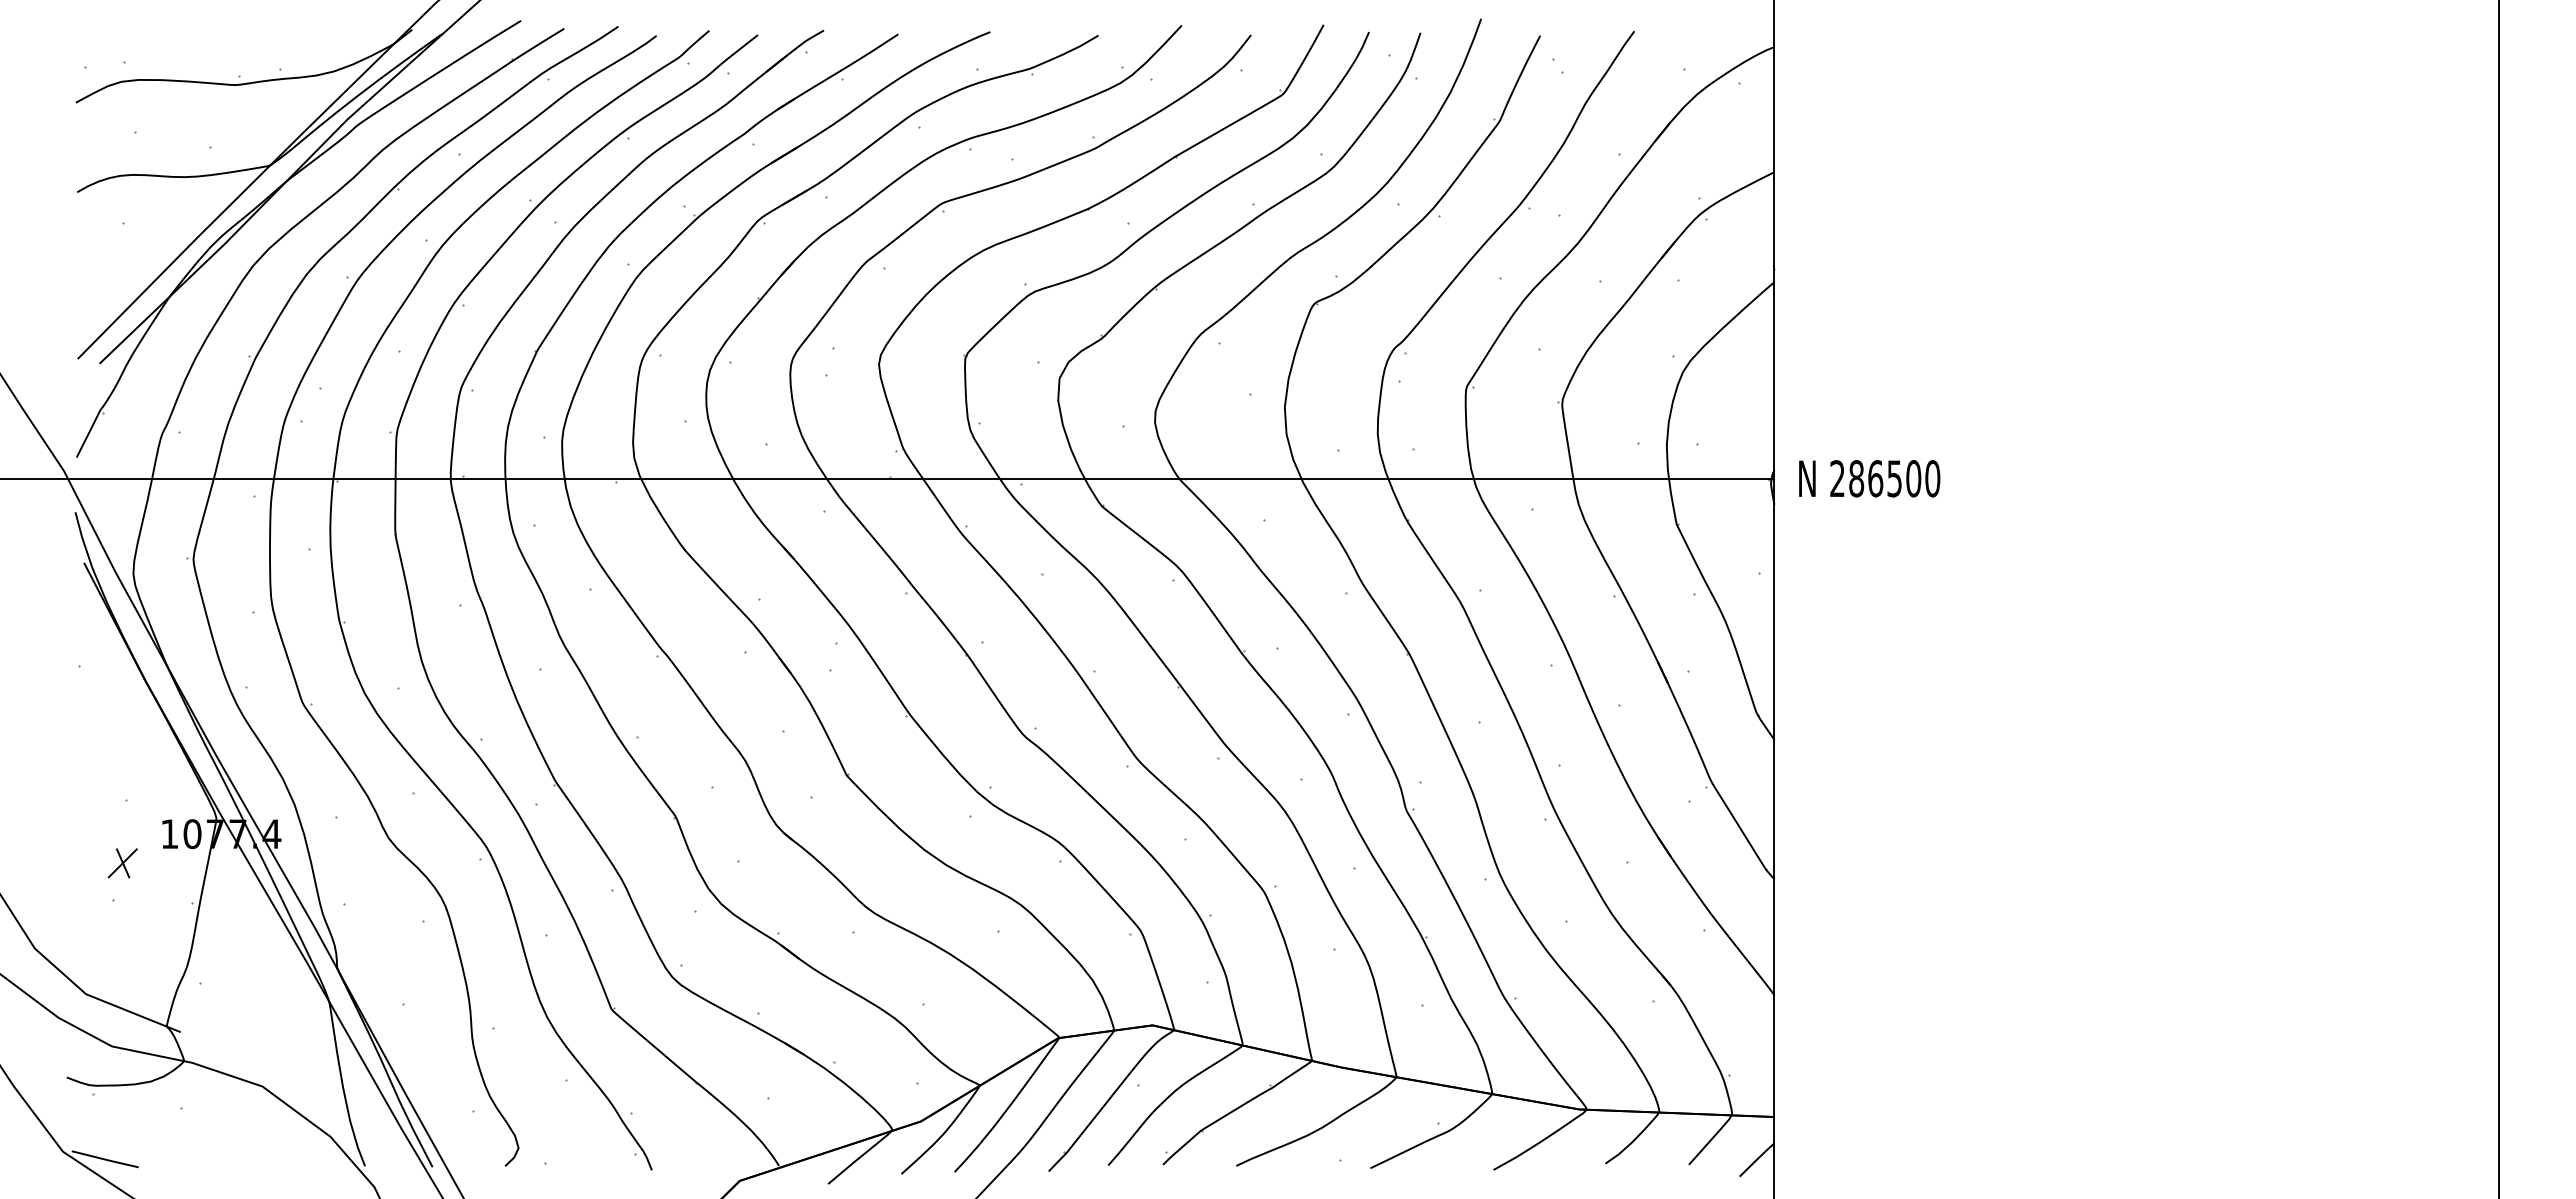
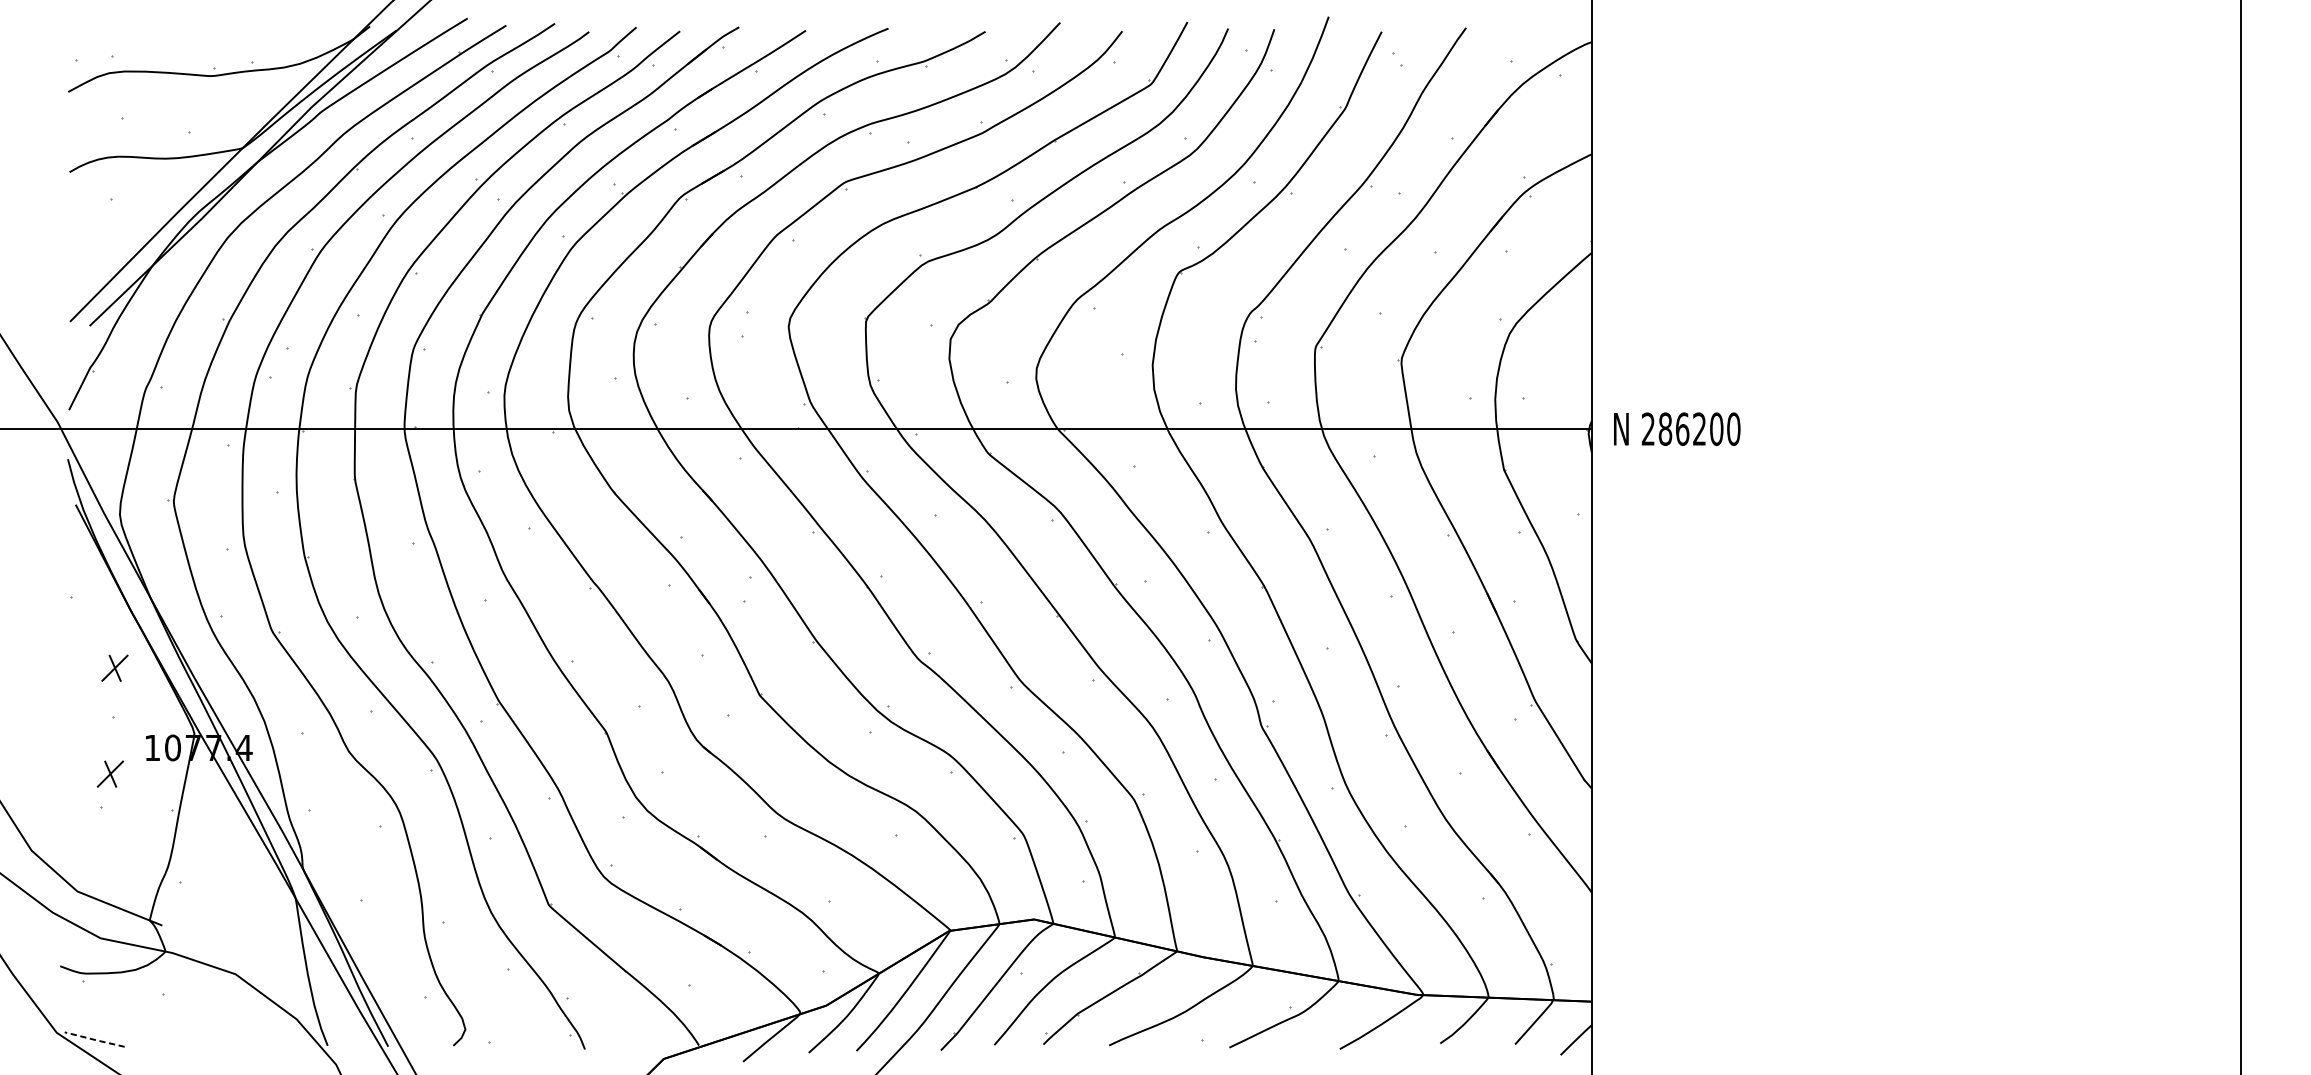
text: (1894, 478) -> (1699, 428), 286500 -> 286200
part: (127, 745) -> (114, 668), added
line: (104, 1159) -> (94, 1039), solid -> dashed

